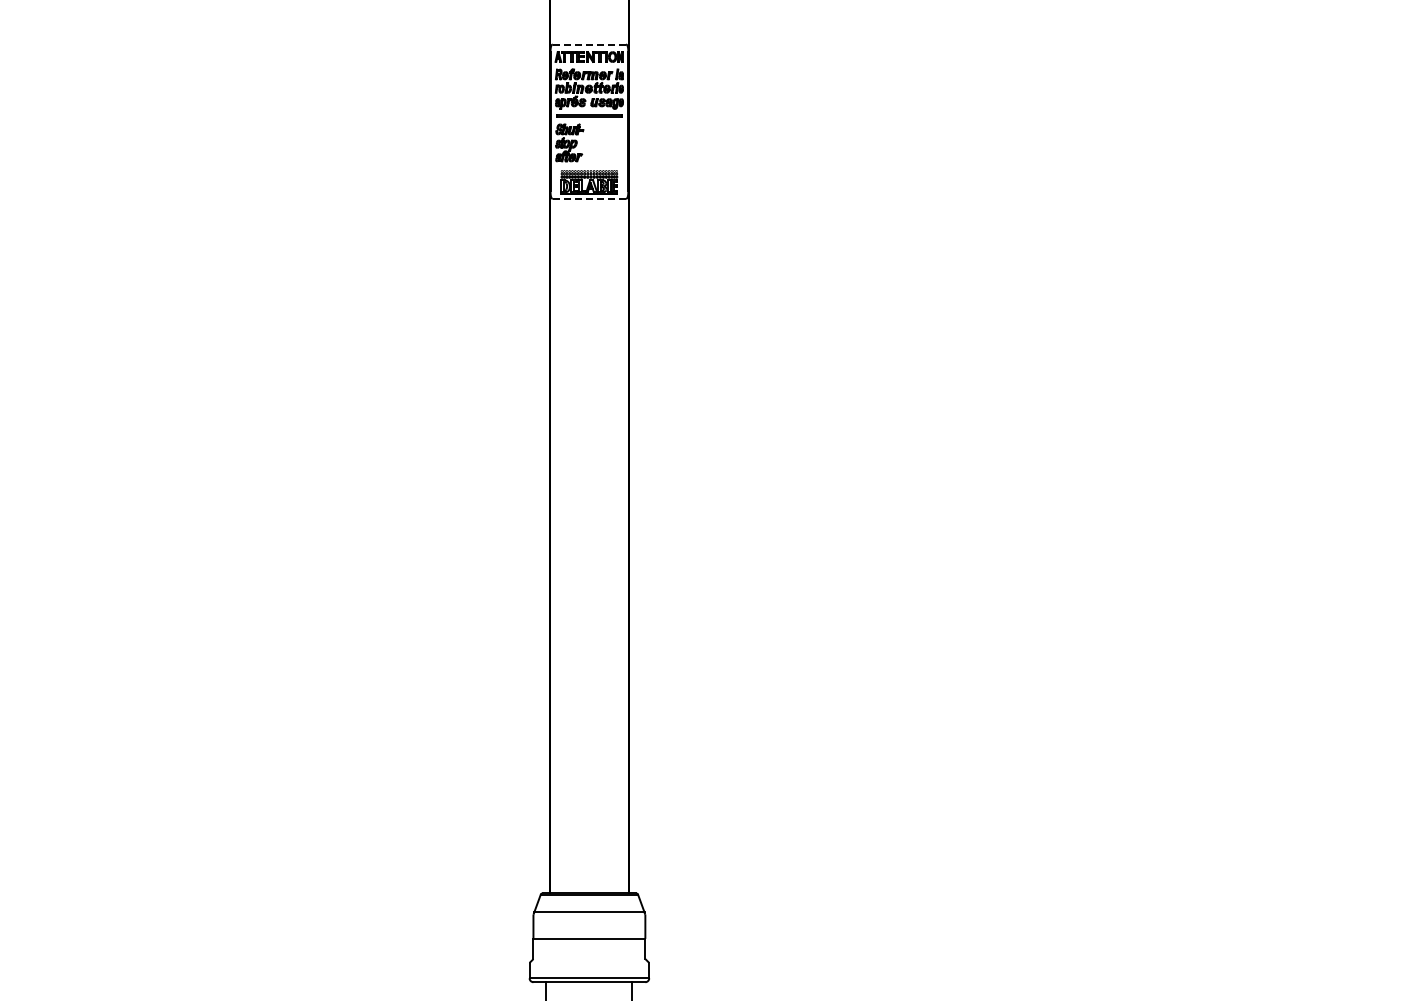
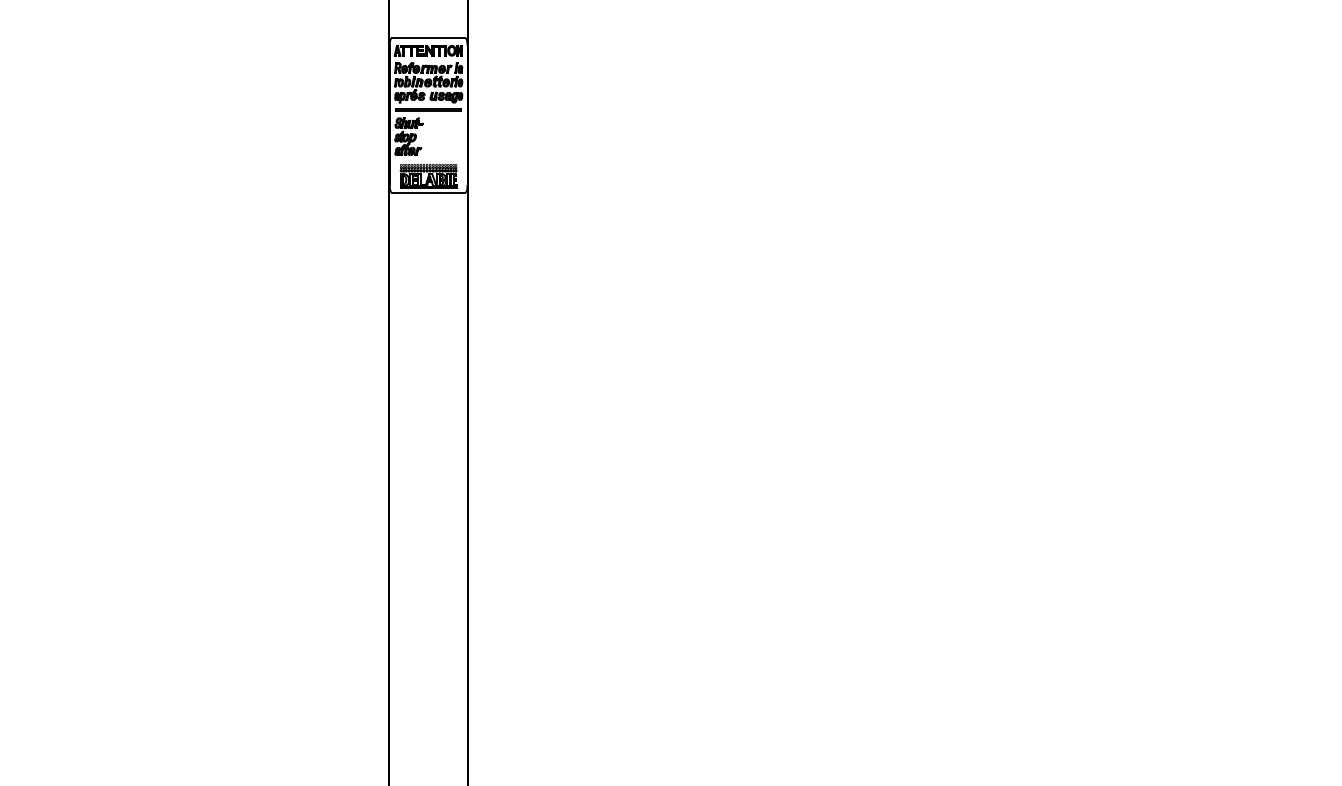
line: (589, 44) -> (428, 38), dashed -> solid
line: (589, 198) -> (428, 192), dashed -> solid

